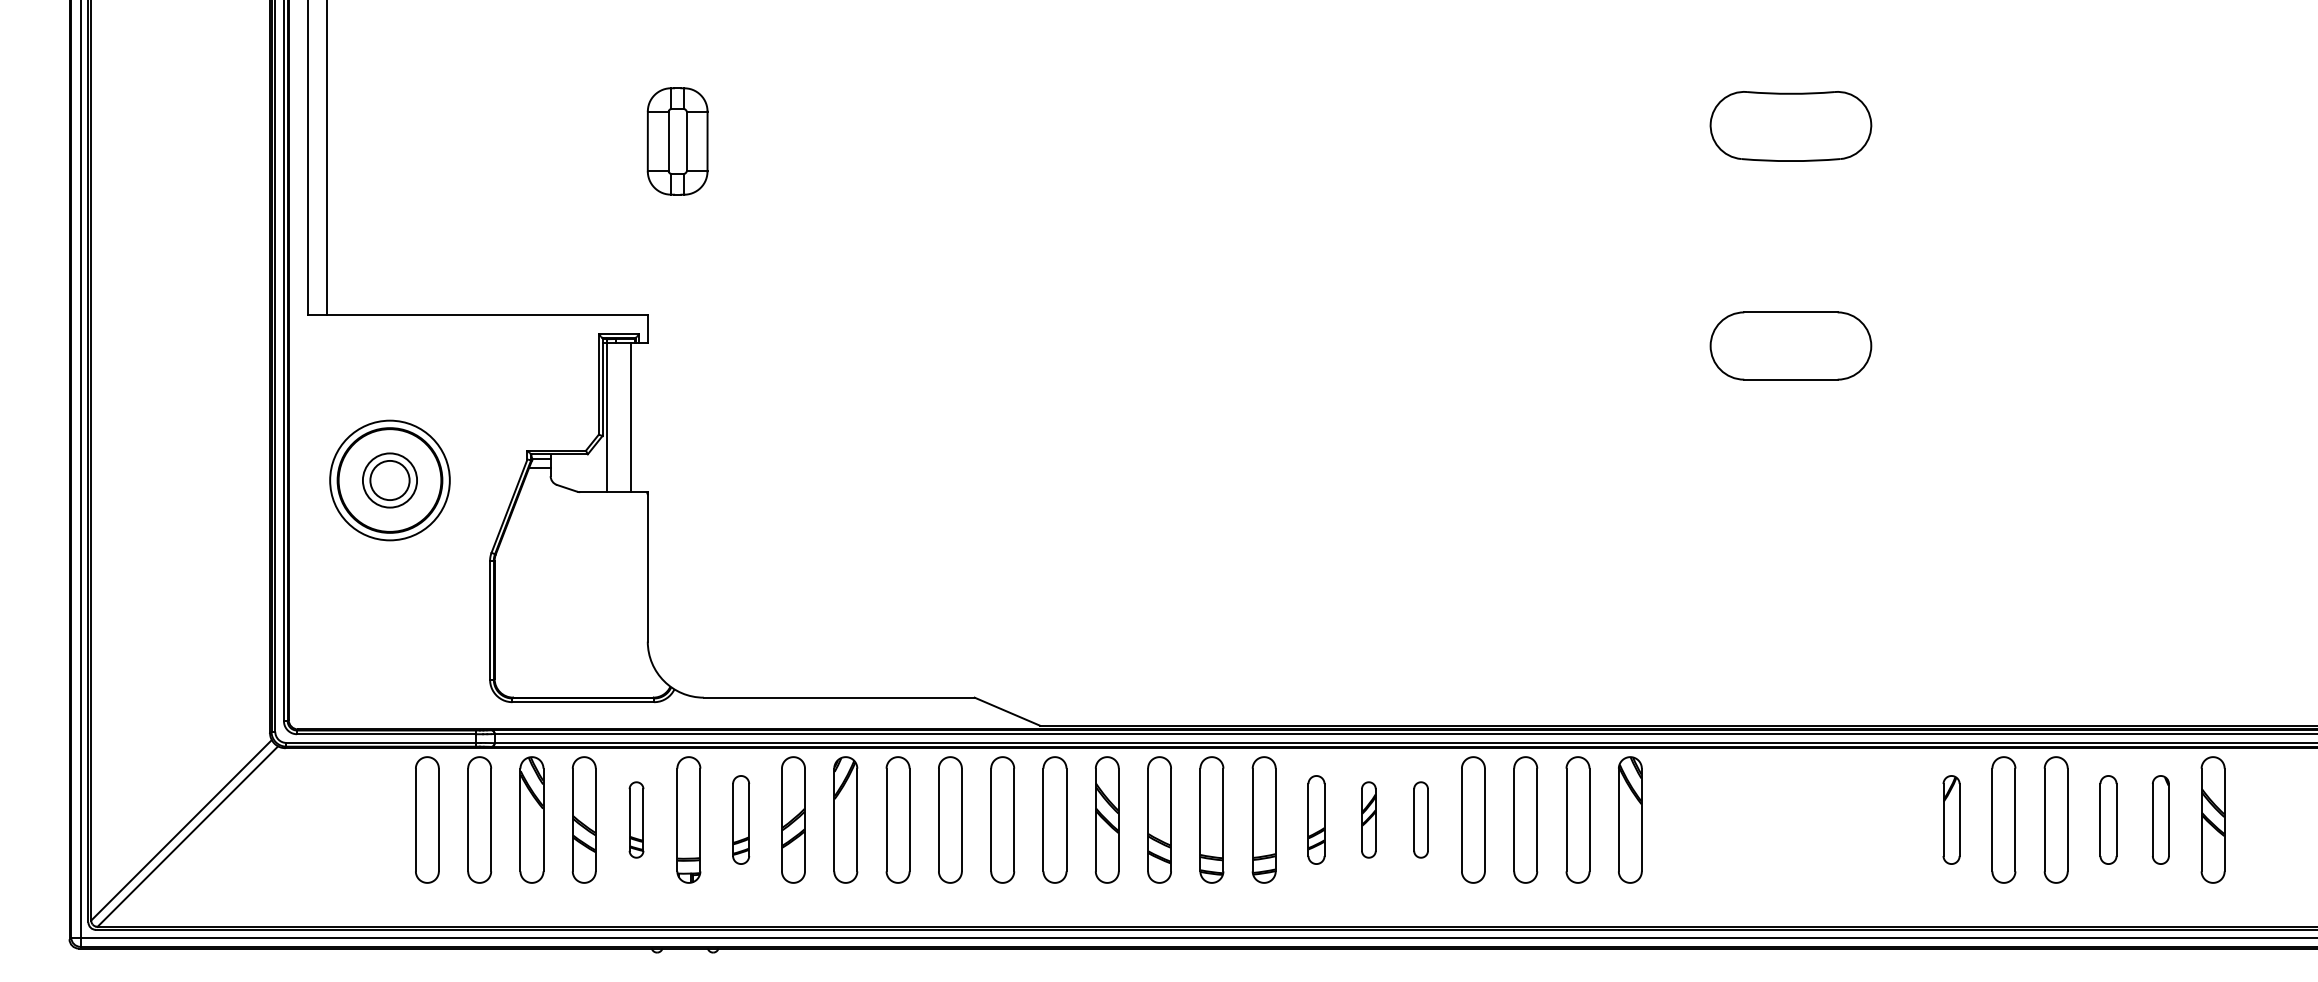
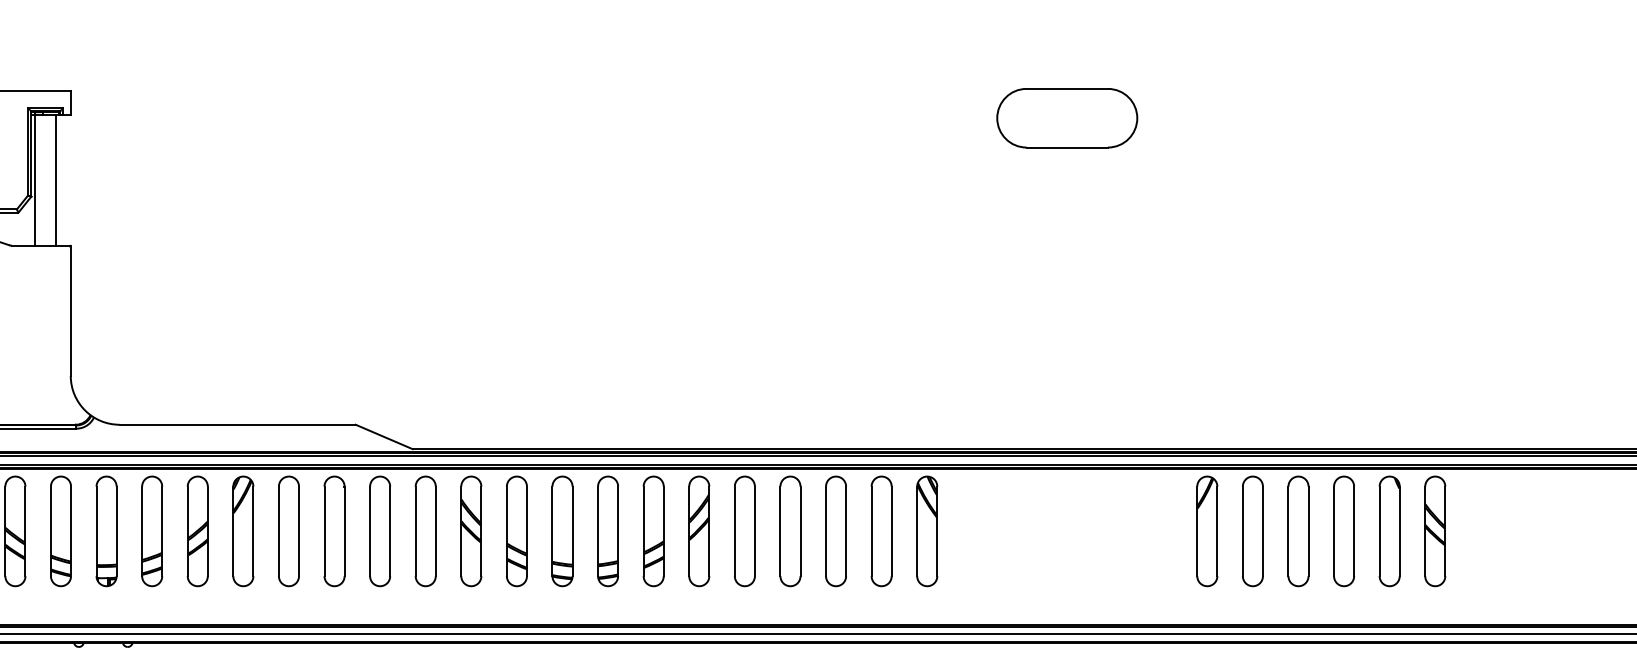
part: (636, 819) -> (60, 530), size x1.67
part: (740, 819) -> (151, 530), size x1.43
part: (1316, 819) -> (653, 530), size x1.43
part: (1368, 819) -> (699, 530), size x1.67
part: (1420, 819) -> (744, 530), size x1.67
part: (1951, 819) -> (1207, 530), size x1.43
part: (2108, 819) -> (1344, 530), size x1.43
part: (2160, 819) -> (1389, 530), size x1.43

